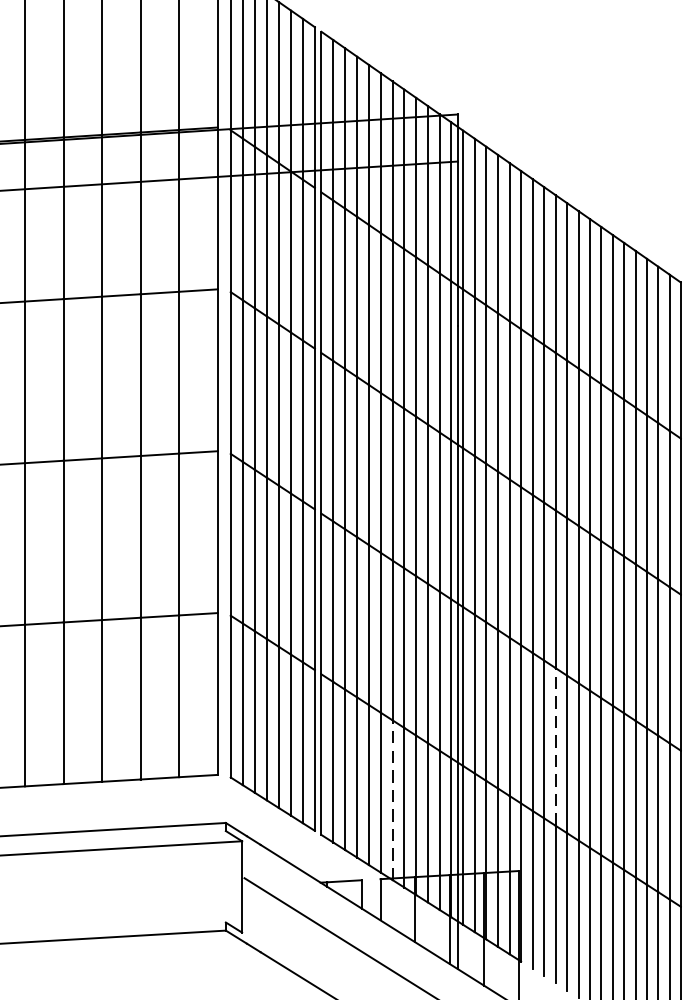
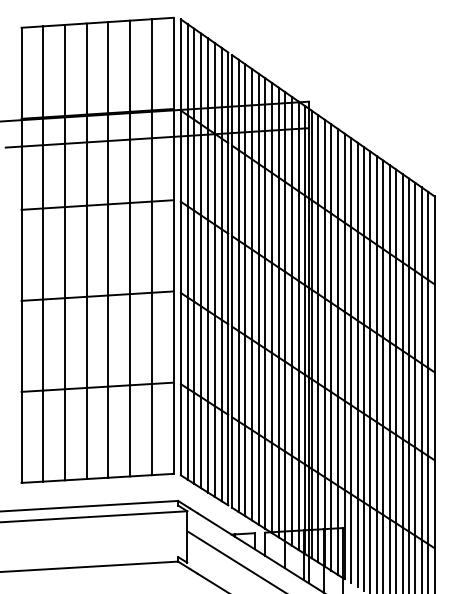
line: (554, 745) -> (363, 457), dashed -> solid
line: (393, 799) -> (272, 487), dashed -> solid

